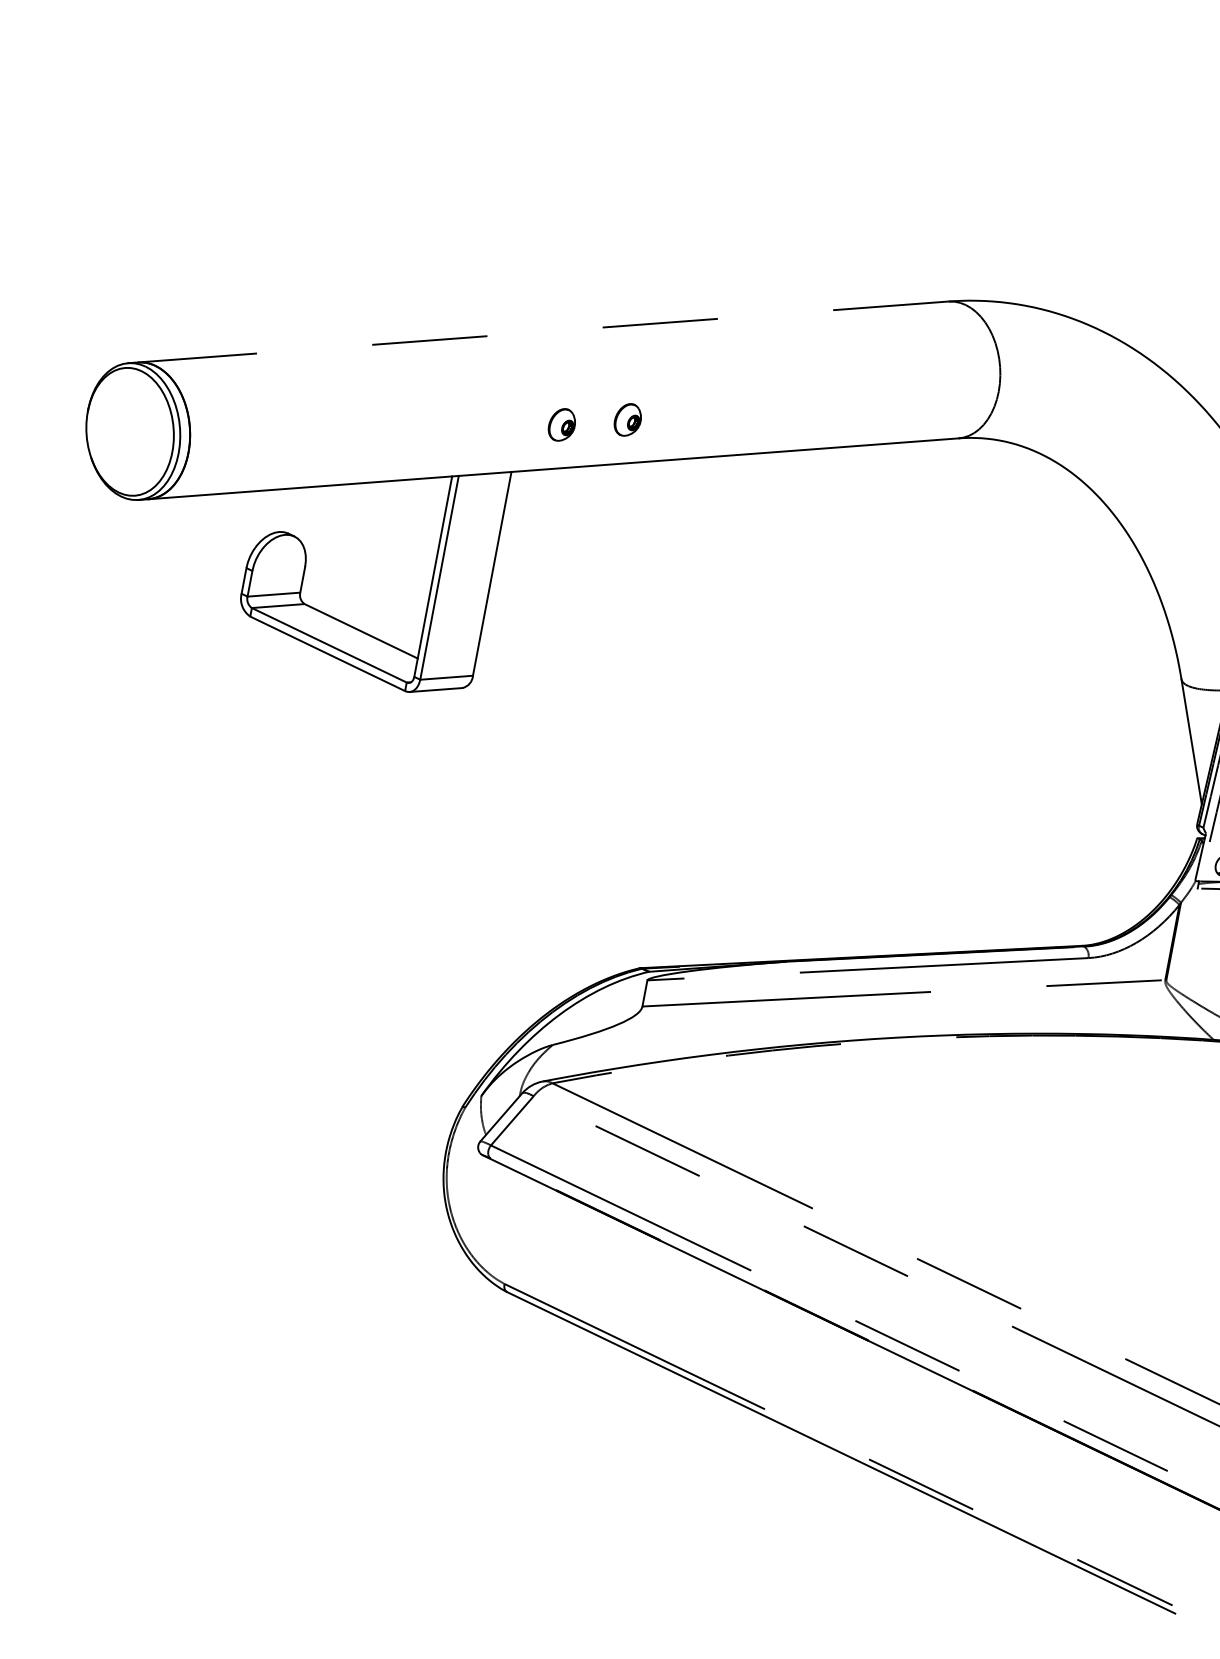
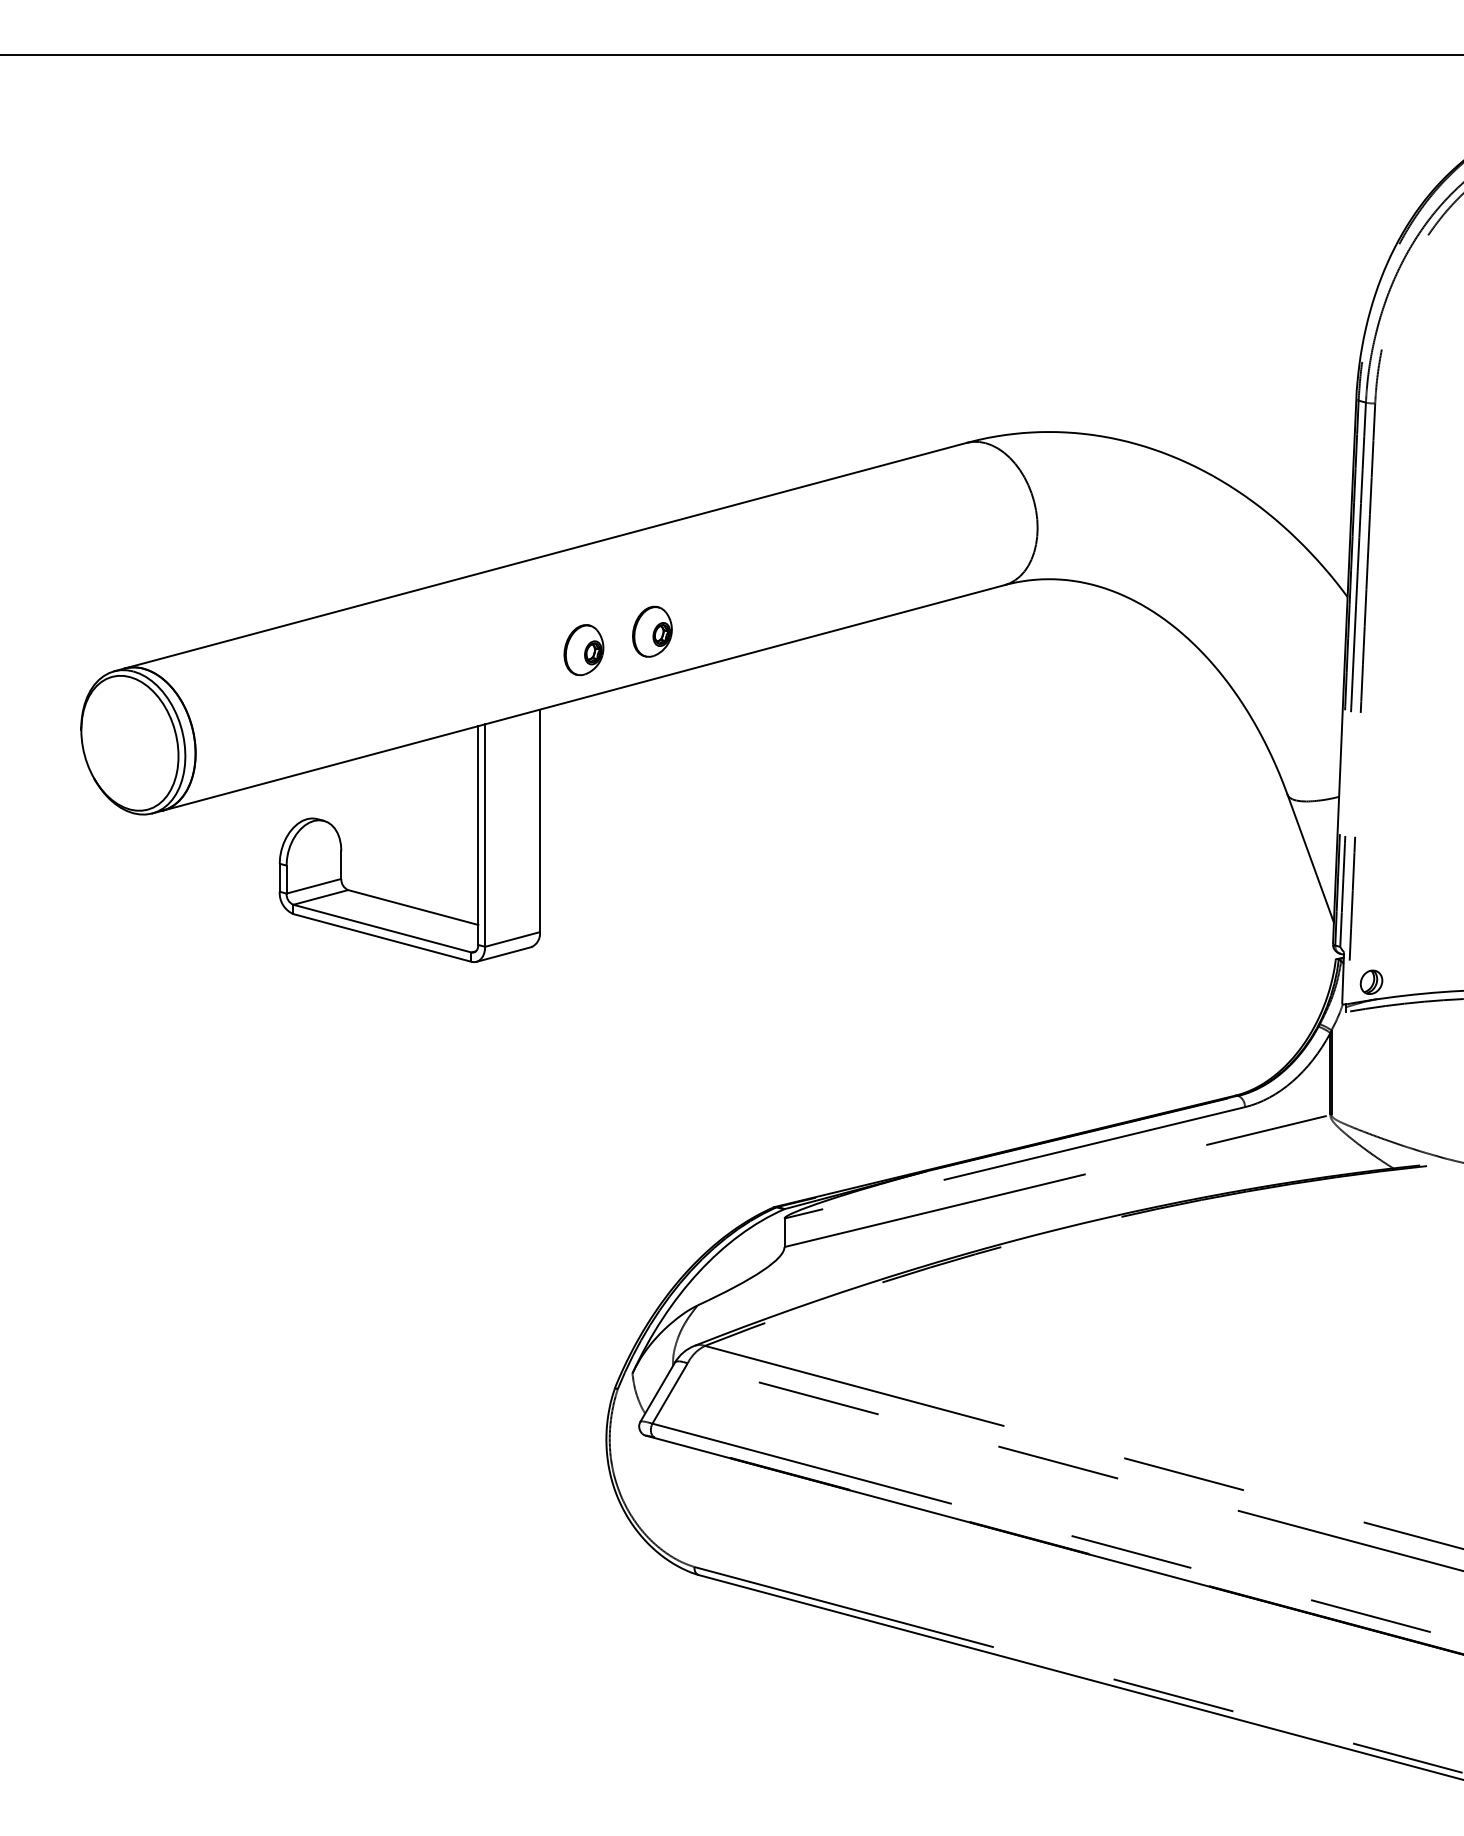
line: (543, 331) -> (545, 555), dashed -> solid
part: (628, 419) -> (652, 631), size x1.43
part: (561, 424) -> (583, 649), size x1.43

